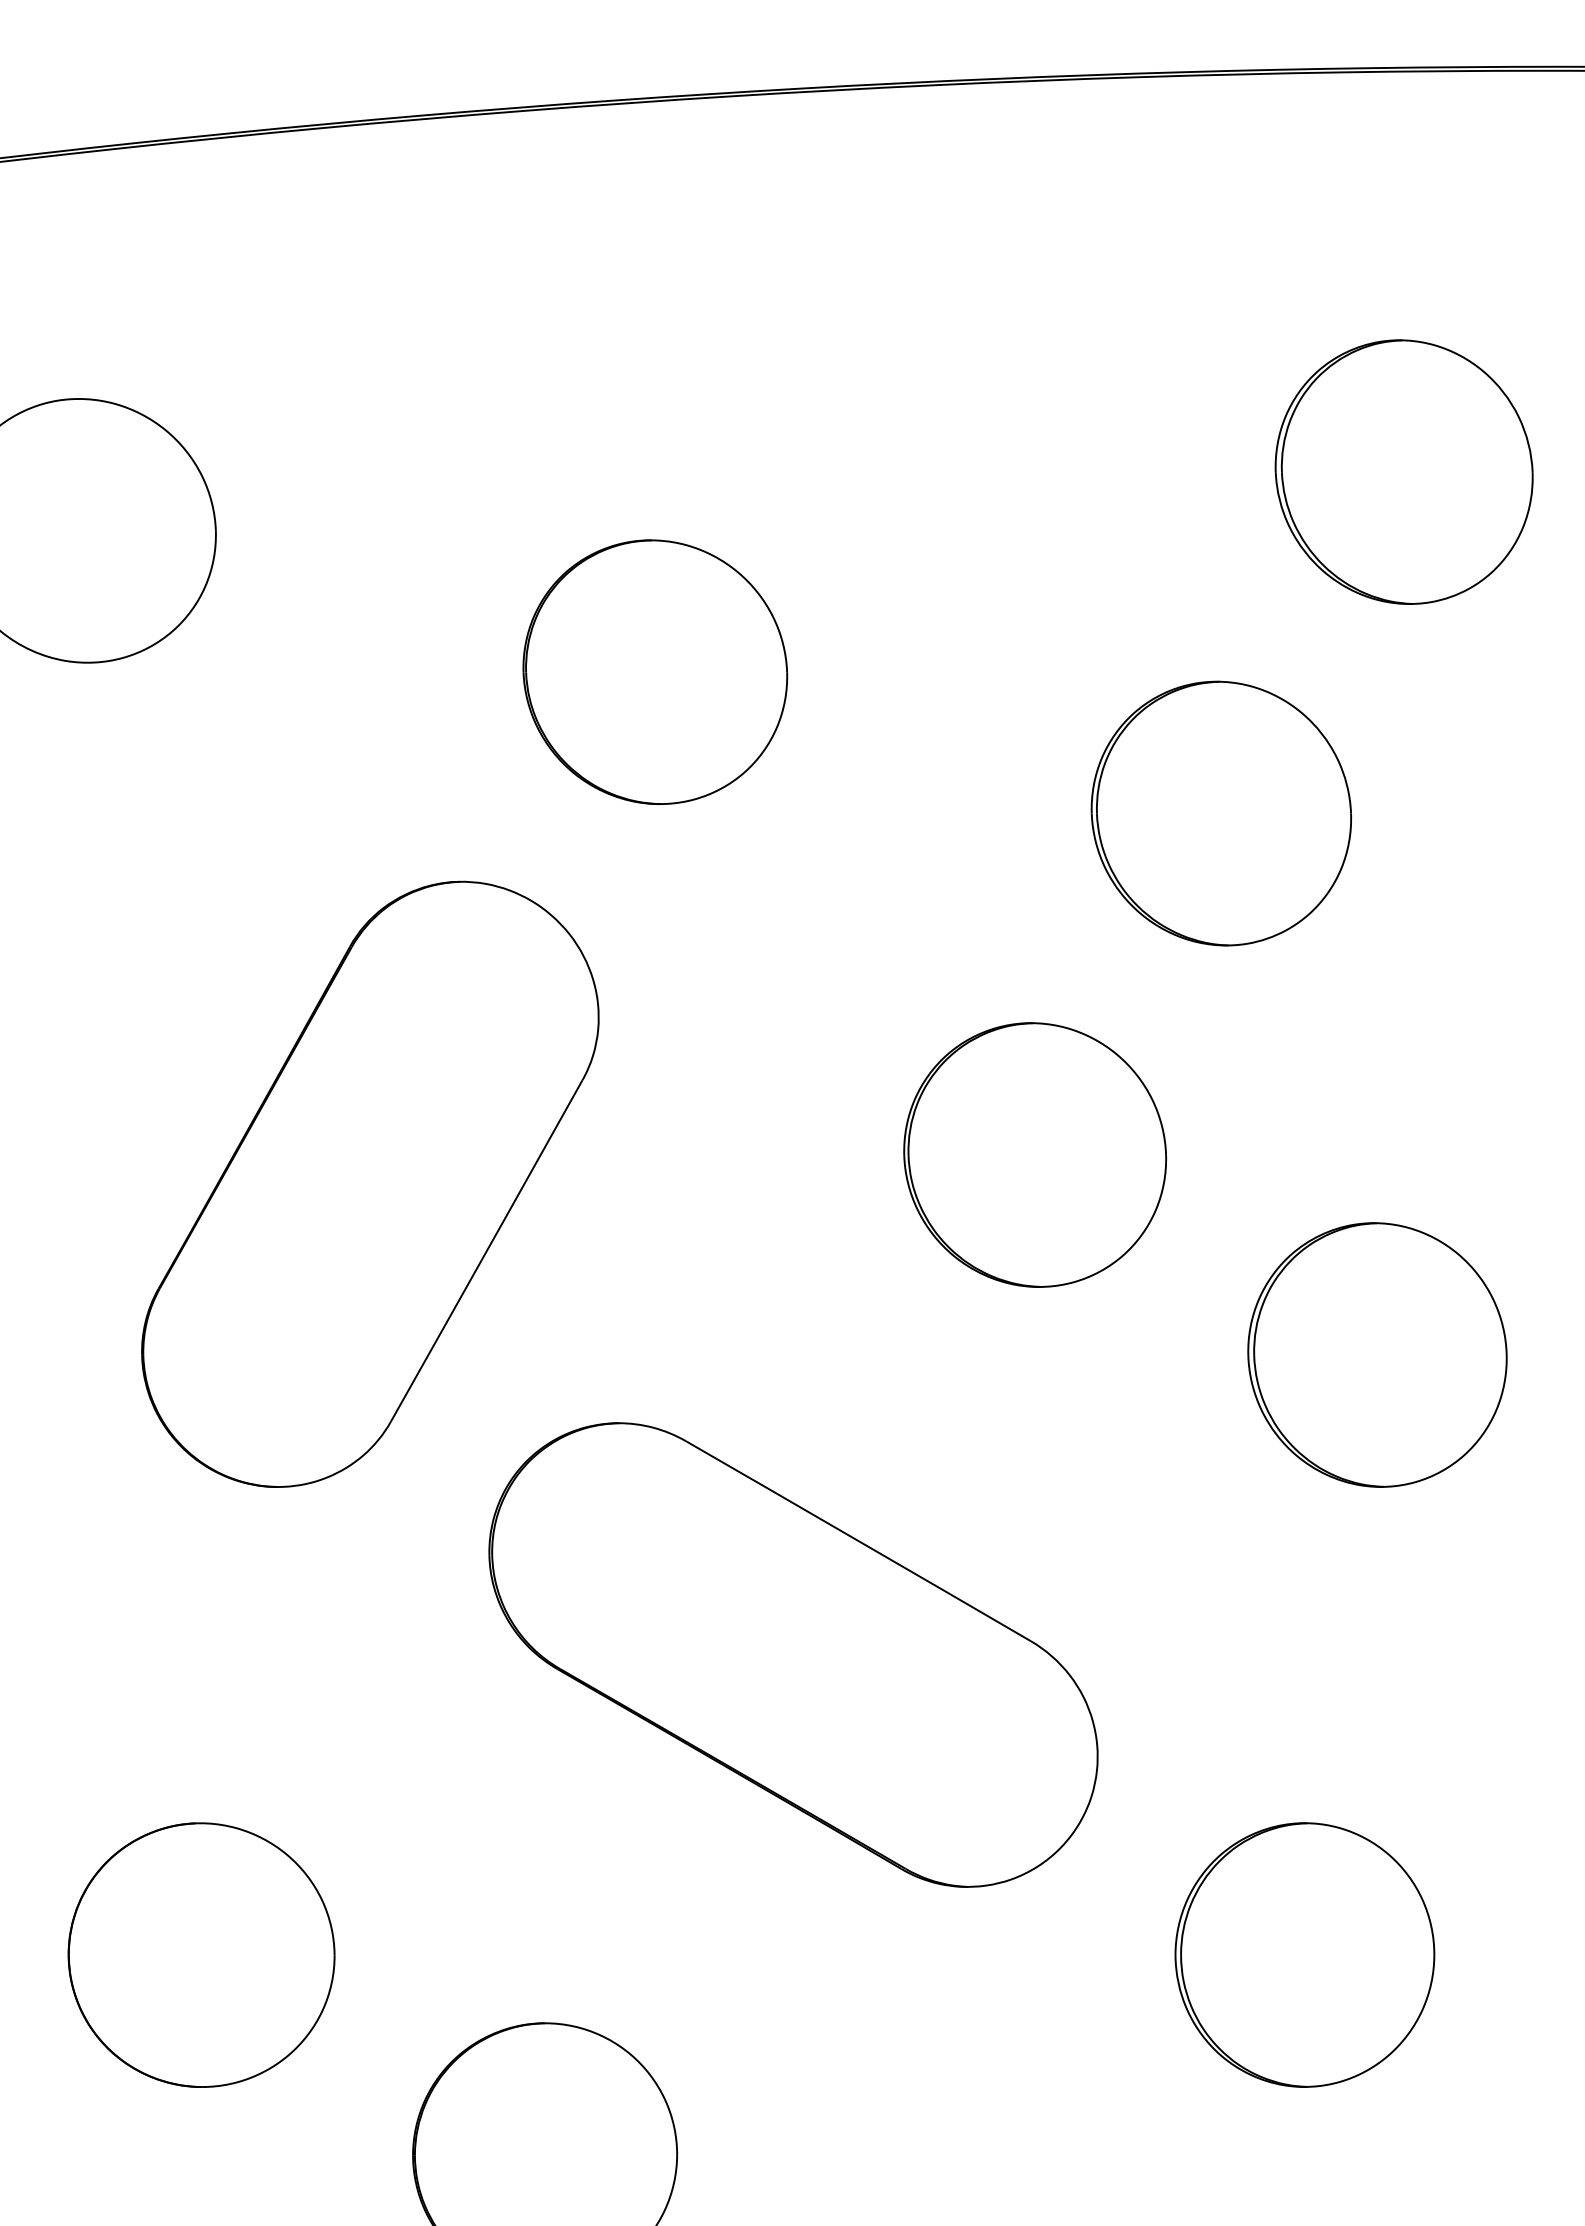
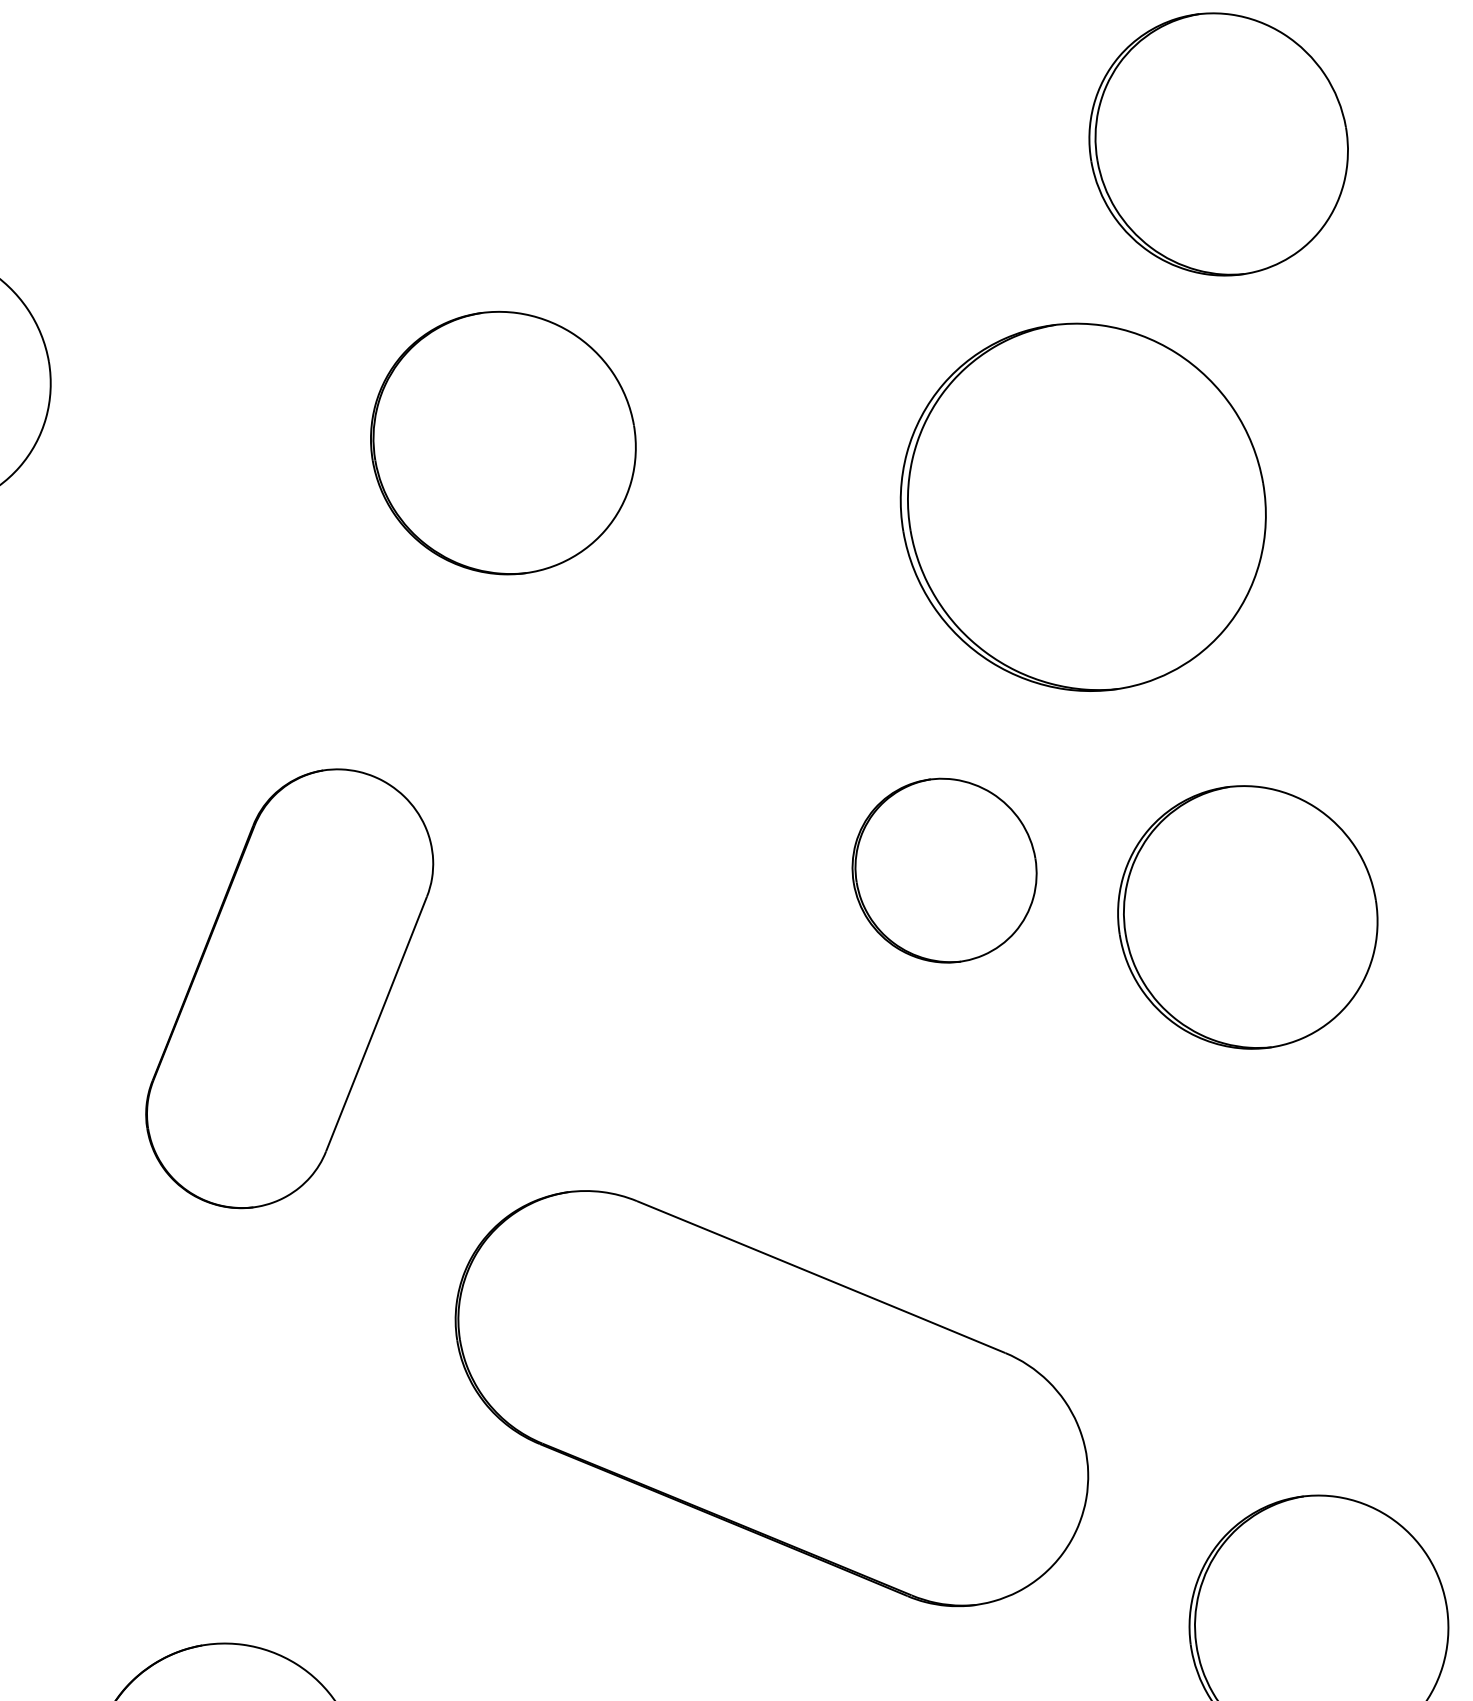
part: (1221, 813) -> (1083, 507), size x1.4
part: (1035, 1154) -> (944, 870), size x0.7
part: (370, 1183) -> (289, 987), size x0.7
part: (1377, 1354) -> (1247, 916), moved

